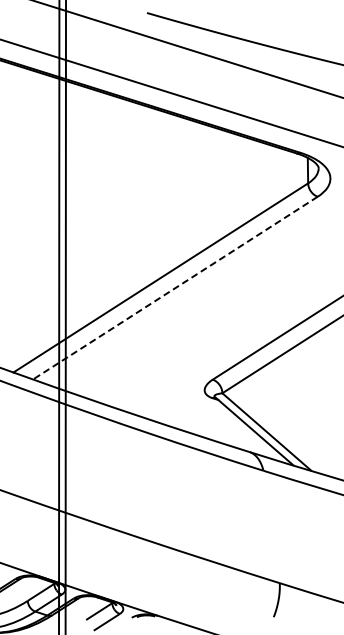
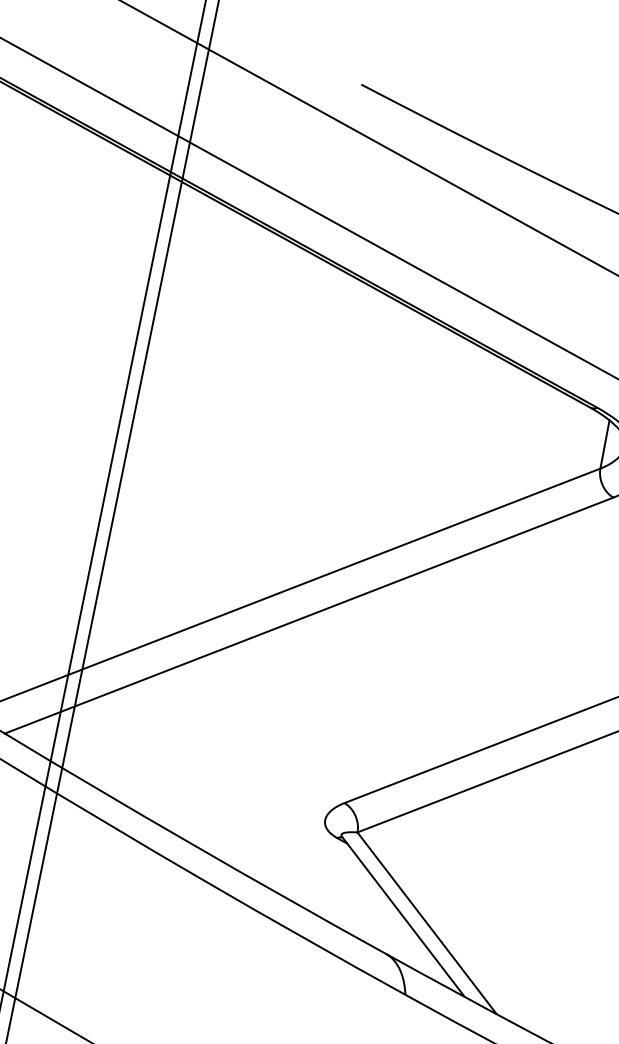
line: (174, 288) -> (307, 615), dashed -> solid

